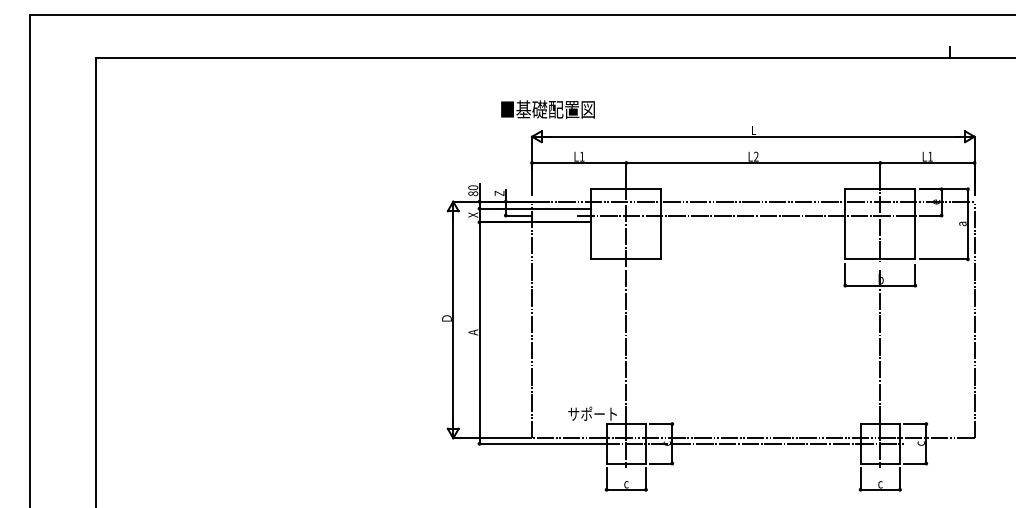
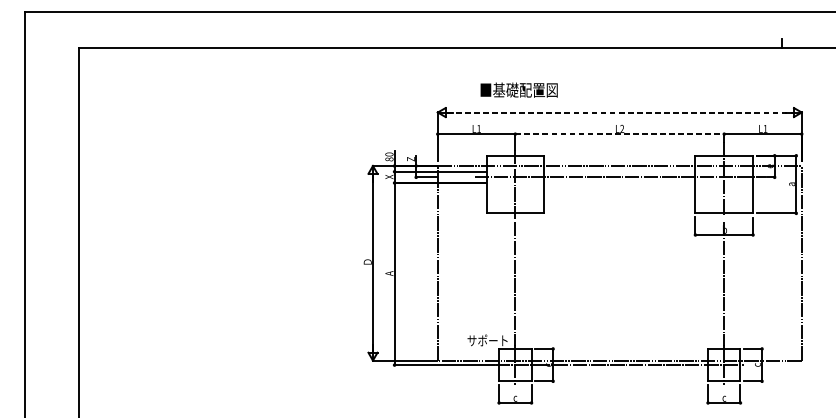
text: (547, 109) -> (518, 90), moved
line: (753, 136) -> (619, 112), solid -> dashed
line: (753, 163) -> (619, 134), solid -> dashed

